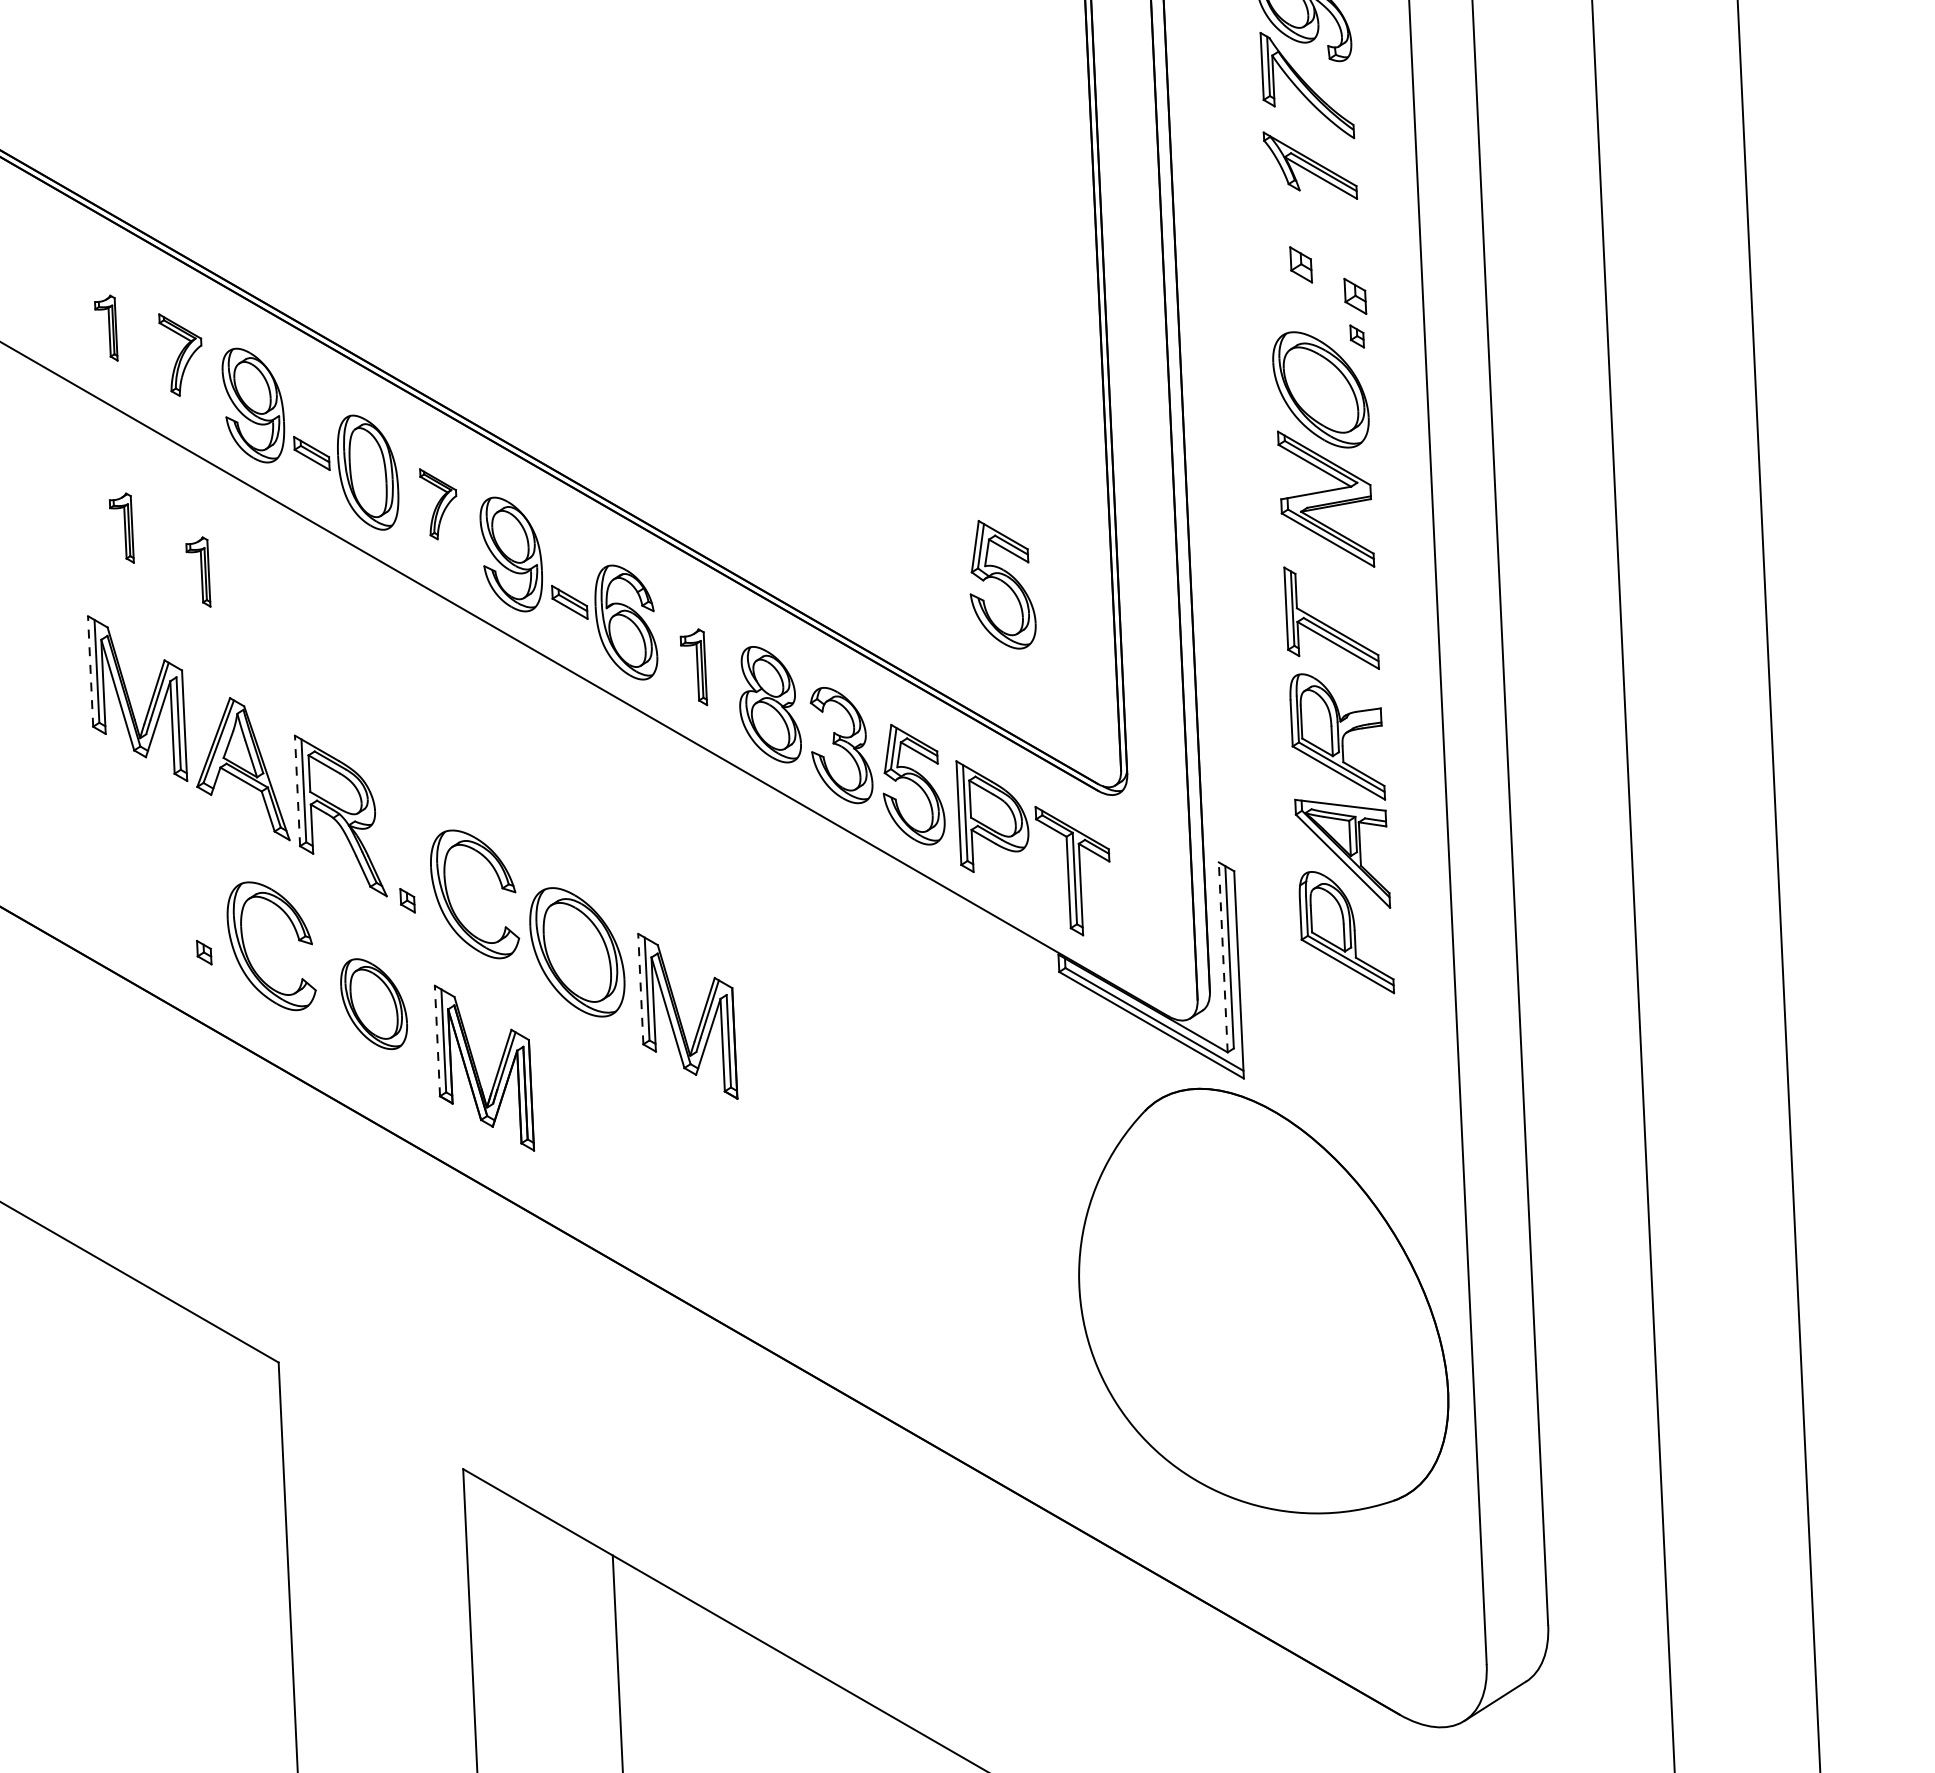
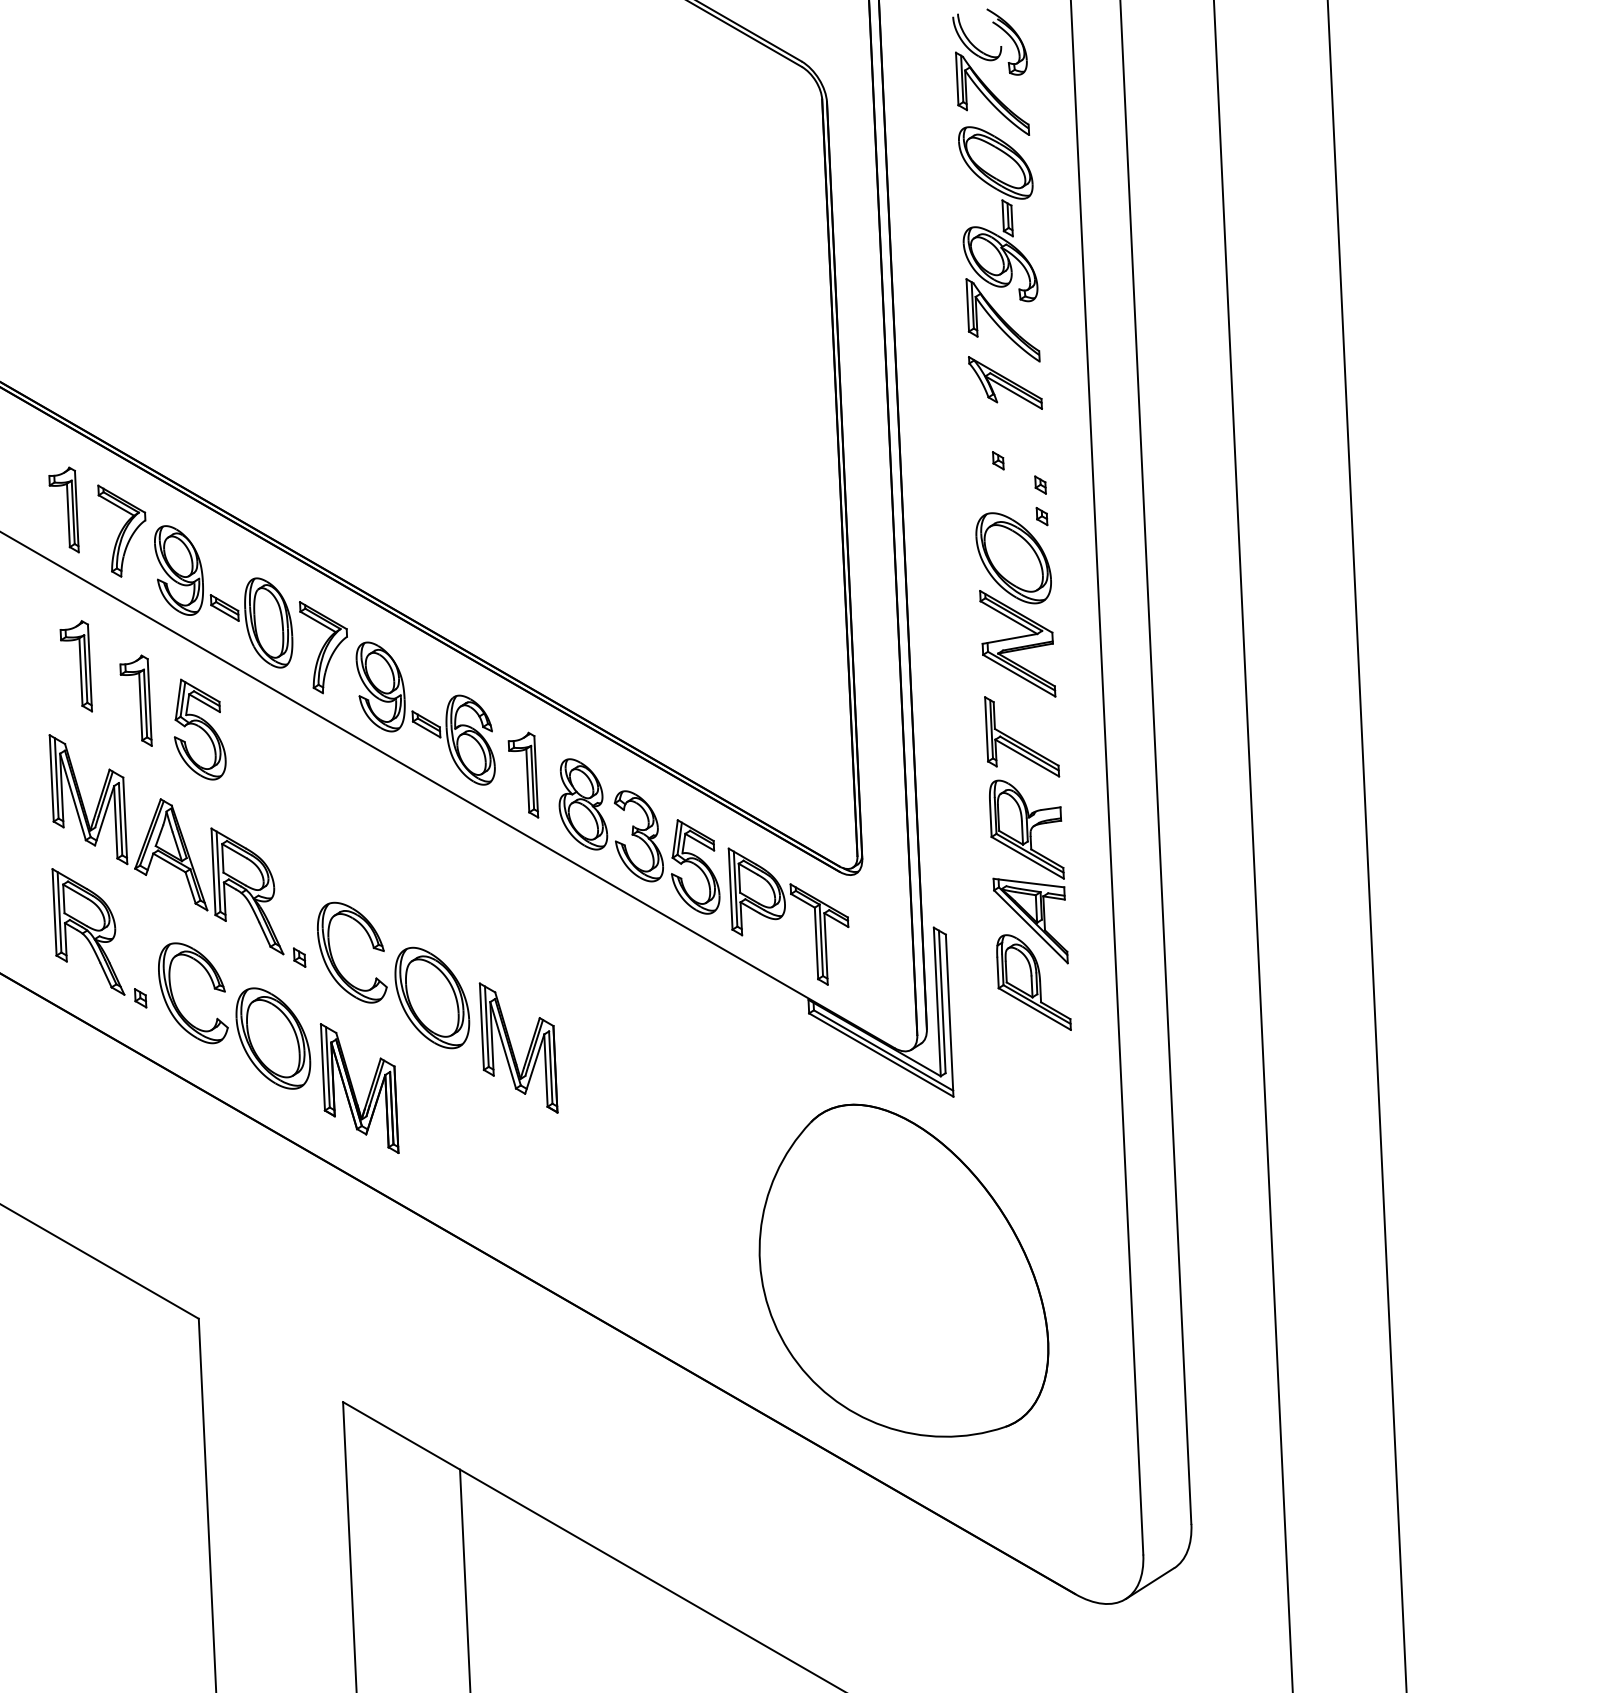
part: (1301, 264) -> (998, 460), size x0.62
part: (1355, 295) -> (1040, 484), size x0.62
part: (105, 327) -> (63, 509), size x1.67
part: (179, 354) -> (121, 530), size x1.43
part: (438, 504) -> (323, 647), size x1.67
part: (120, 528) -> (75, 666), size x1.67
part: (197, 571) -> (135, 700), size x1.67
part: (1002, 584) -> (199, 729), moved
part: (693, 666) -> (523, 774), size x1.43
line: (90, 670) -> (51, 777), dashed -> solid
line: (297, 790) -> (213, 871), dashed -> solid
part: (137, 867) -> (88, 931), added
line: (1223, 956) -> (937, 1001), dashed -> solid
line: (640, 988) -> (481, 1026), dashed -> solid
part: (374, 1004) -> (273, 1038), size x1.43
line: (436, 1039) -> (322, 1066), dashed -> solid
part: (1263, 1300) -> (903, 1270), moved

